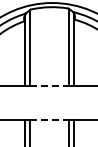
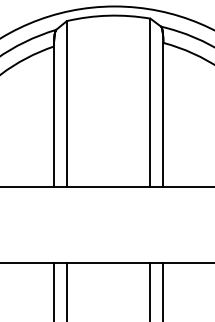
line: (50, 85) -> (110, 187), dashed -> solid
line: (50, 120) -> (110, 264), dashed -> solid

